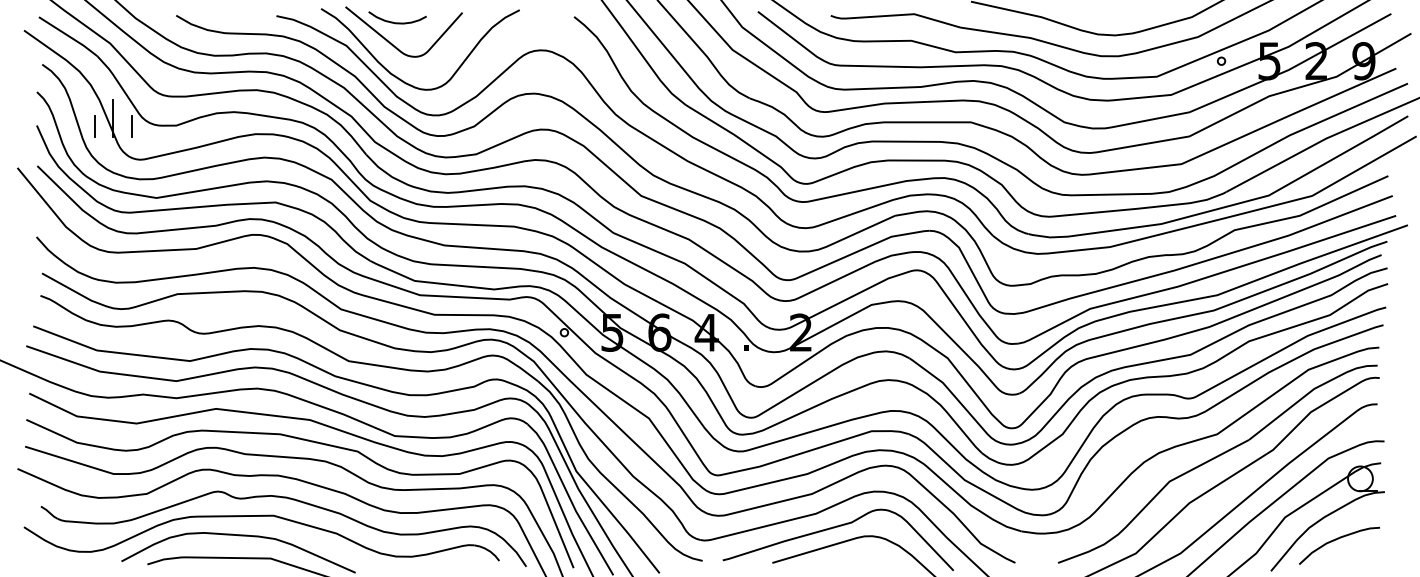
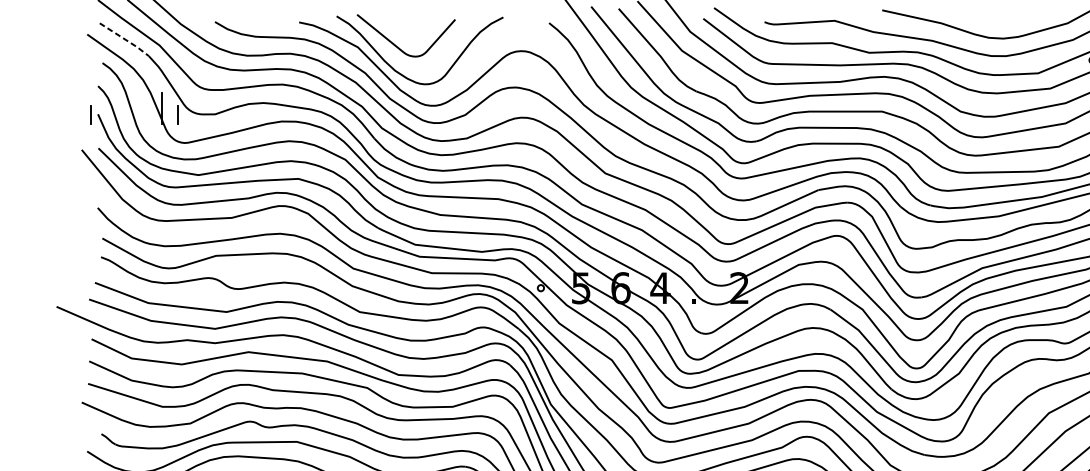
curve: (397, 22) -> (400, 27), removed
line: (69, 36) -> (125, 39), solid -> dashed
line: (94, 126) -> (90, 115), moved

